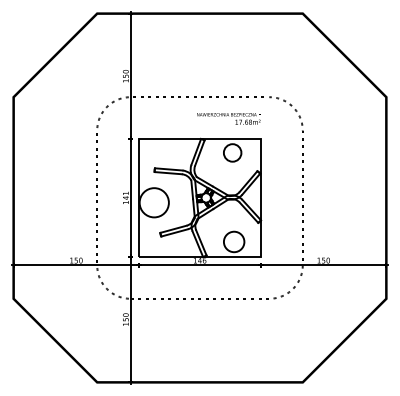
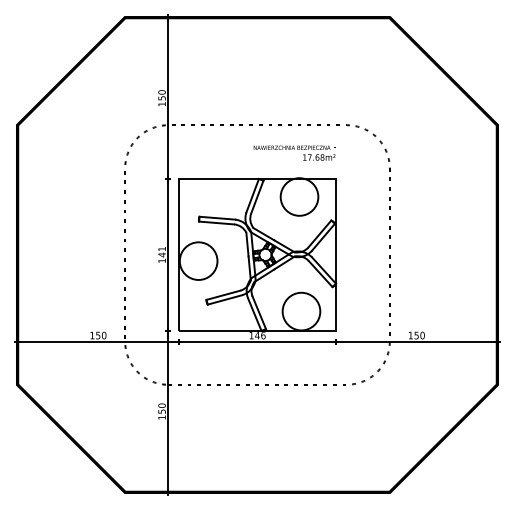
circle: (232, 152) -> (299, 196), size x1.67
circle: (234, 241) -> (301, 311), size x1.43

